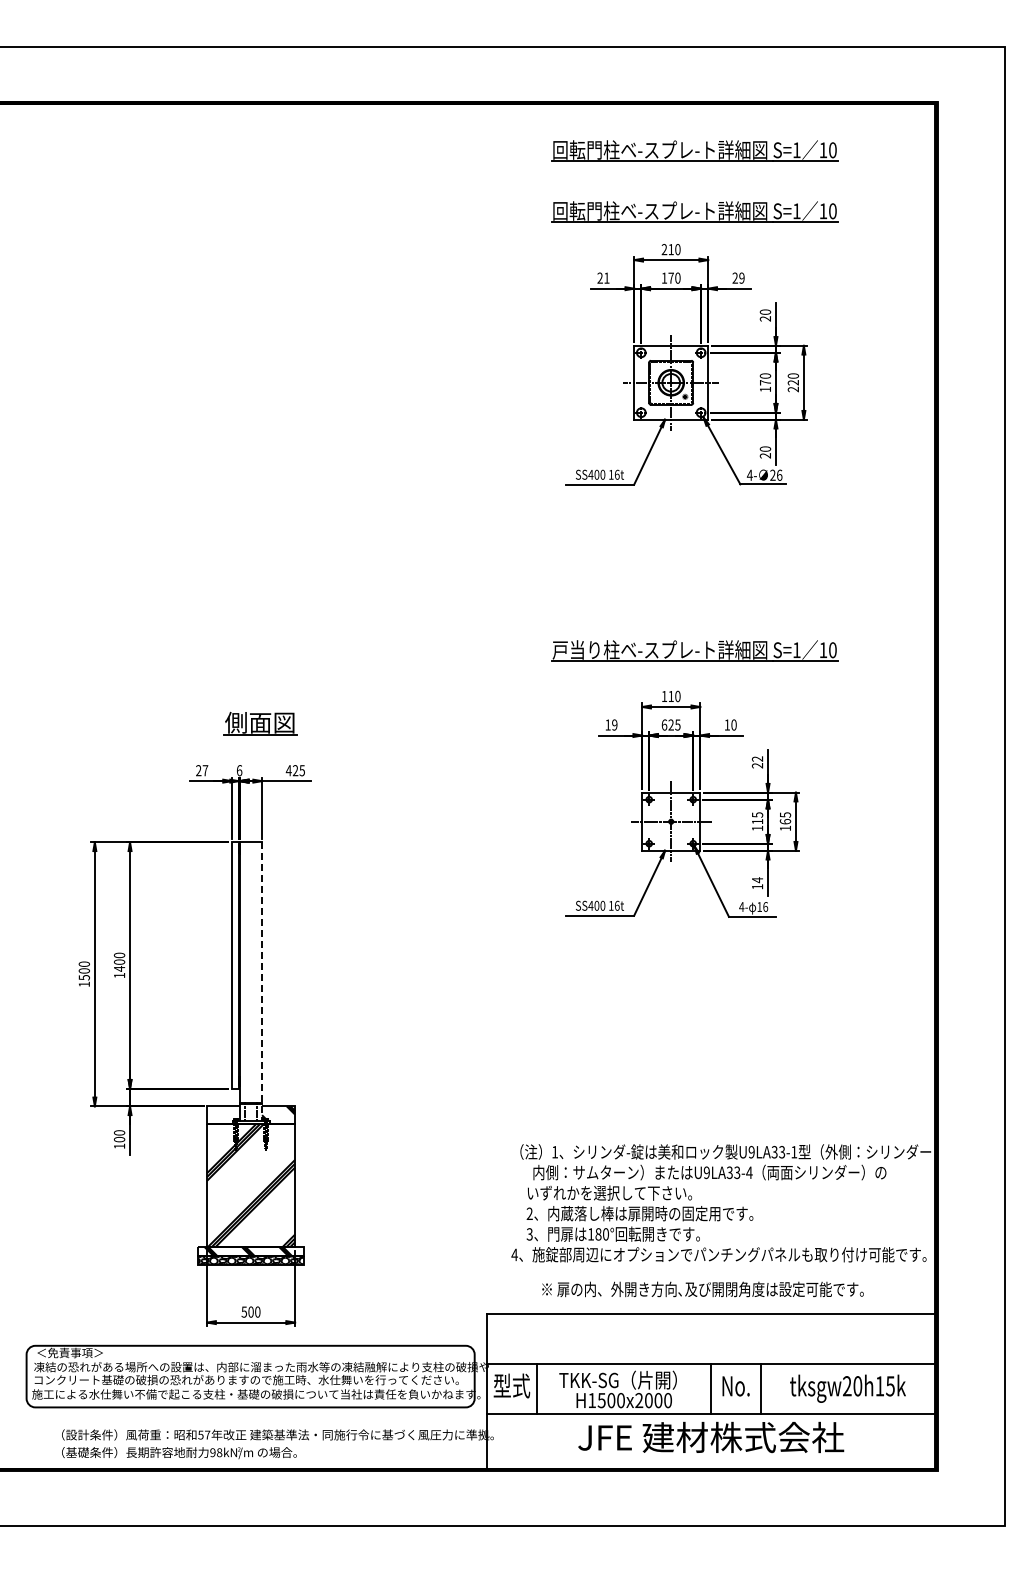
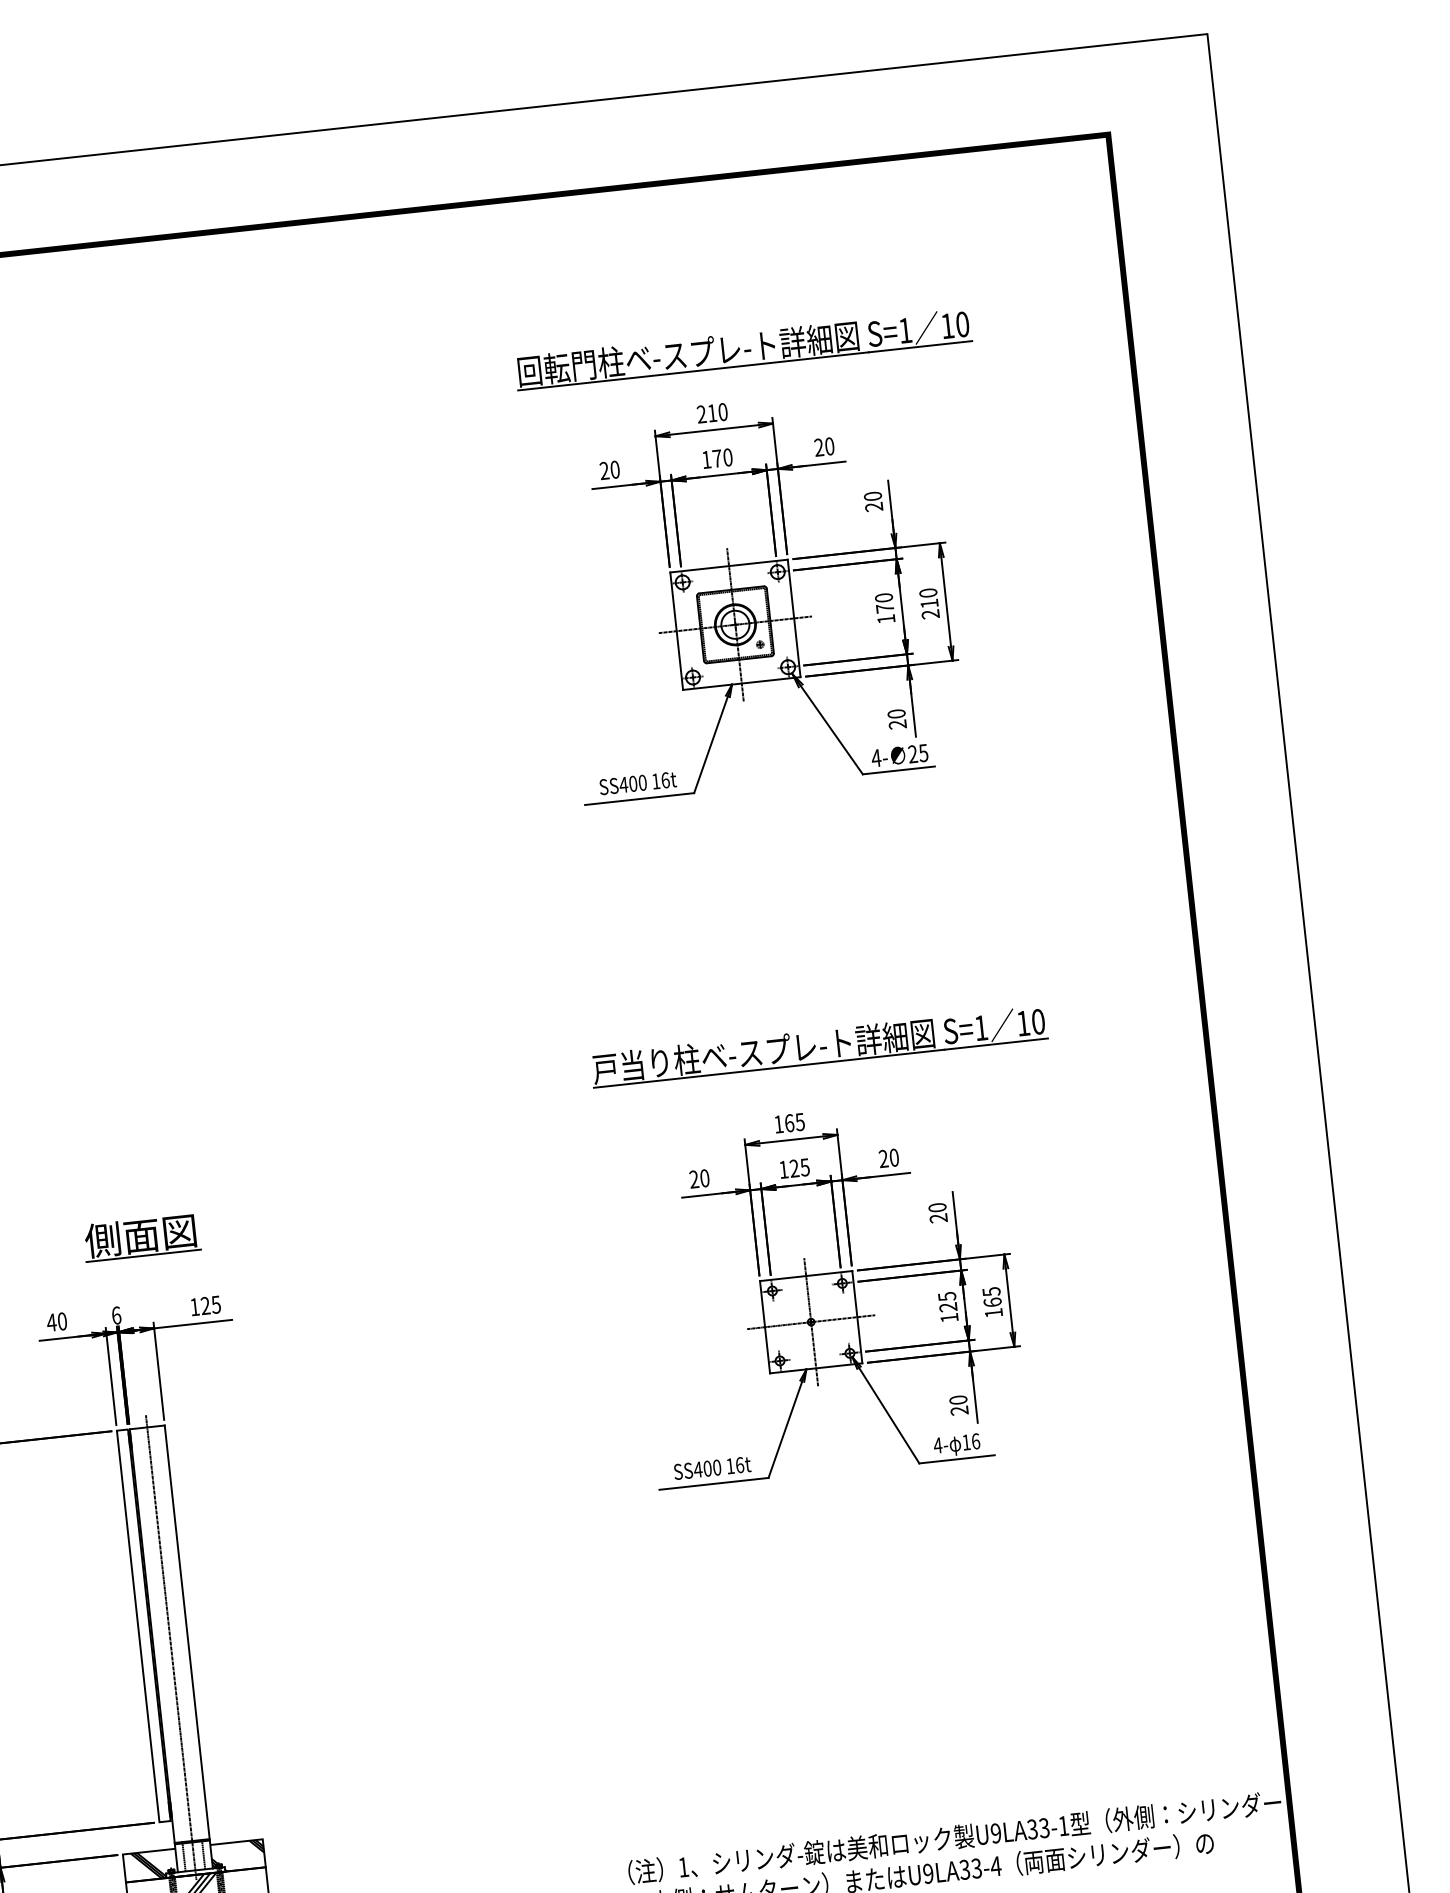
part: (694, 150) -> (732, 251), removed
text: (606, 277) -> (614, 468), 21 -> 20
text: (741, 277) -> (828, 445), 29 -> 20
text: (792, 382) -> (928, 603), 220 -> 210
text: (779, 474) -> (923, 751), 26 -> 25
text: (674, 696) -> (794, 1122), 110 -> 165
text: (611, 724) -> (699, 1178), 19 -> 20
text: (664, 724) -> (783, 1168), 625 -> 125
text: (726, 724) -> (882, 1158), 10 -> 20
text: (757, 758) -> (937, 1206), 22 -> 20
text: (201, 770) -> (56, 1321), 27 -> 40
text: (288, 770) -> (194, 1306), 425 -> 125
text: (757, 821) -> (948, 1306), 115 -> 125
text: (757, 883) -> (958, 1405), 14 -> 20
line: (251, 980) -> (171, 1646), added
line: (262, 982) -> (189, 1648), dashed -> solid
hatch: (222, 1114) -> (148, 1864), added

